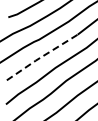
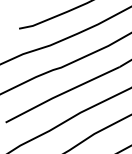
line: (41, 57) -> (61, 94), dashed -> solid

